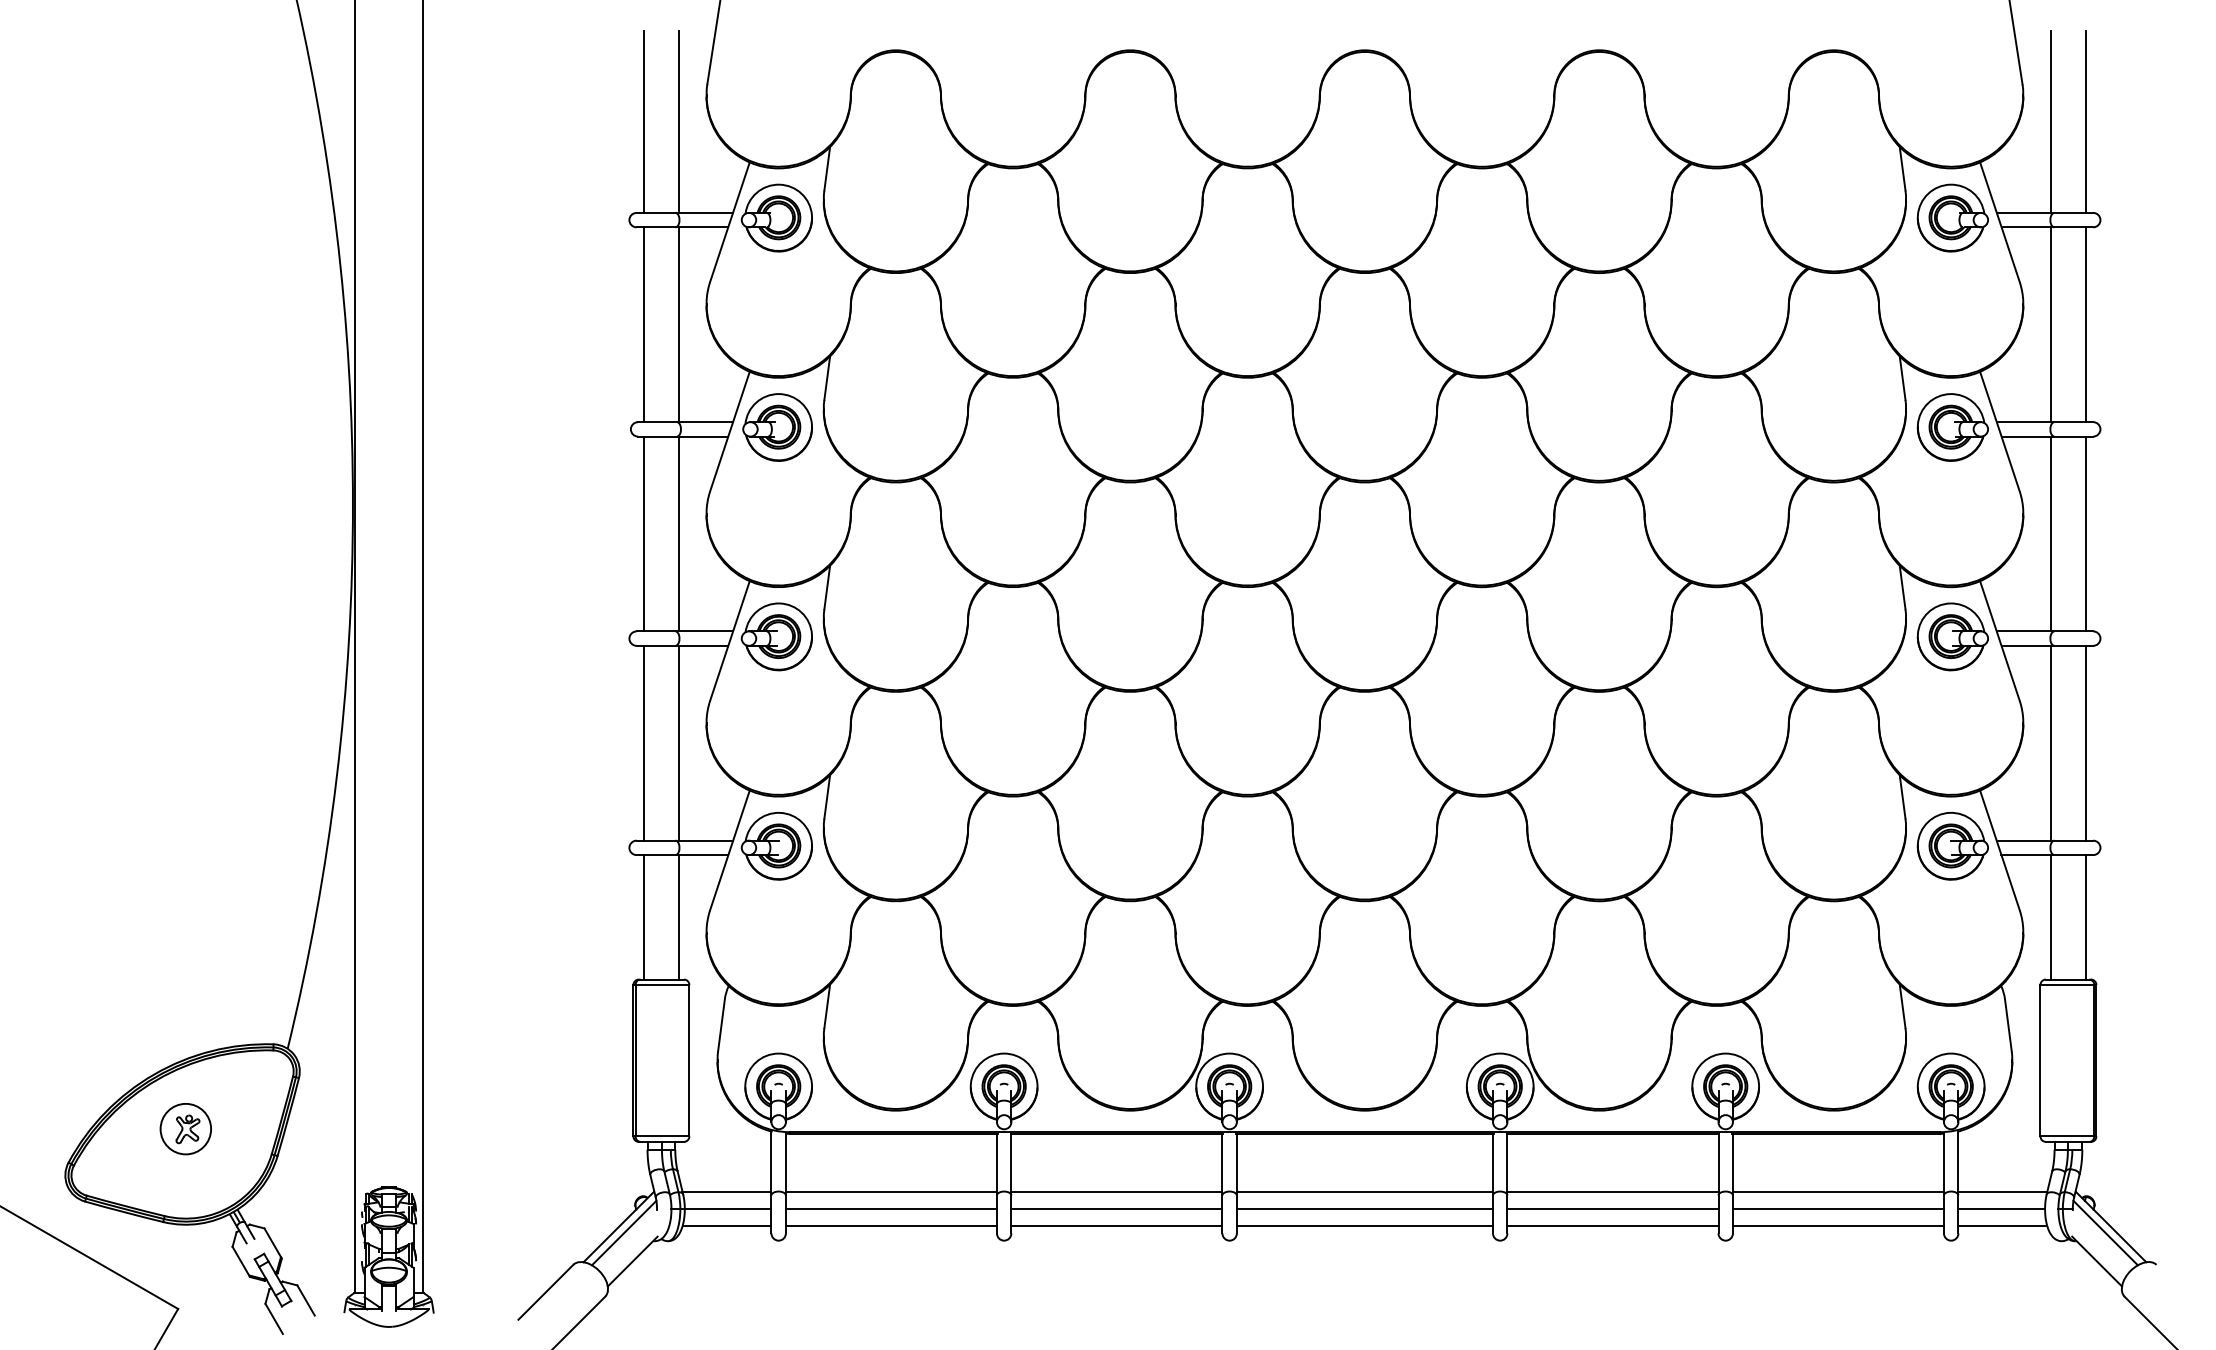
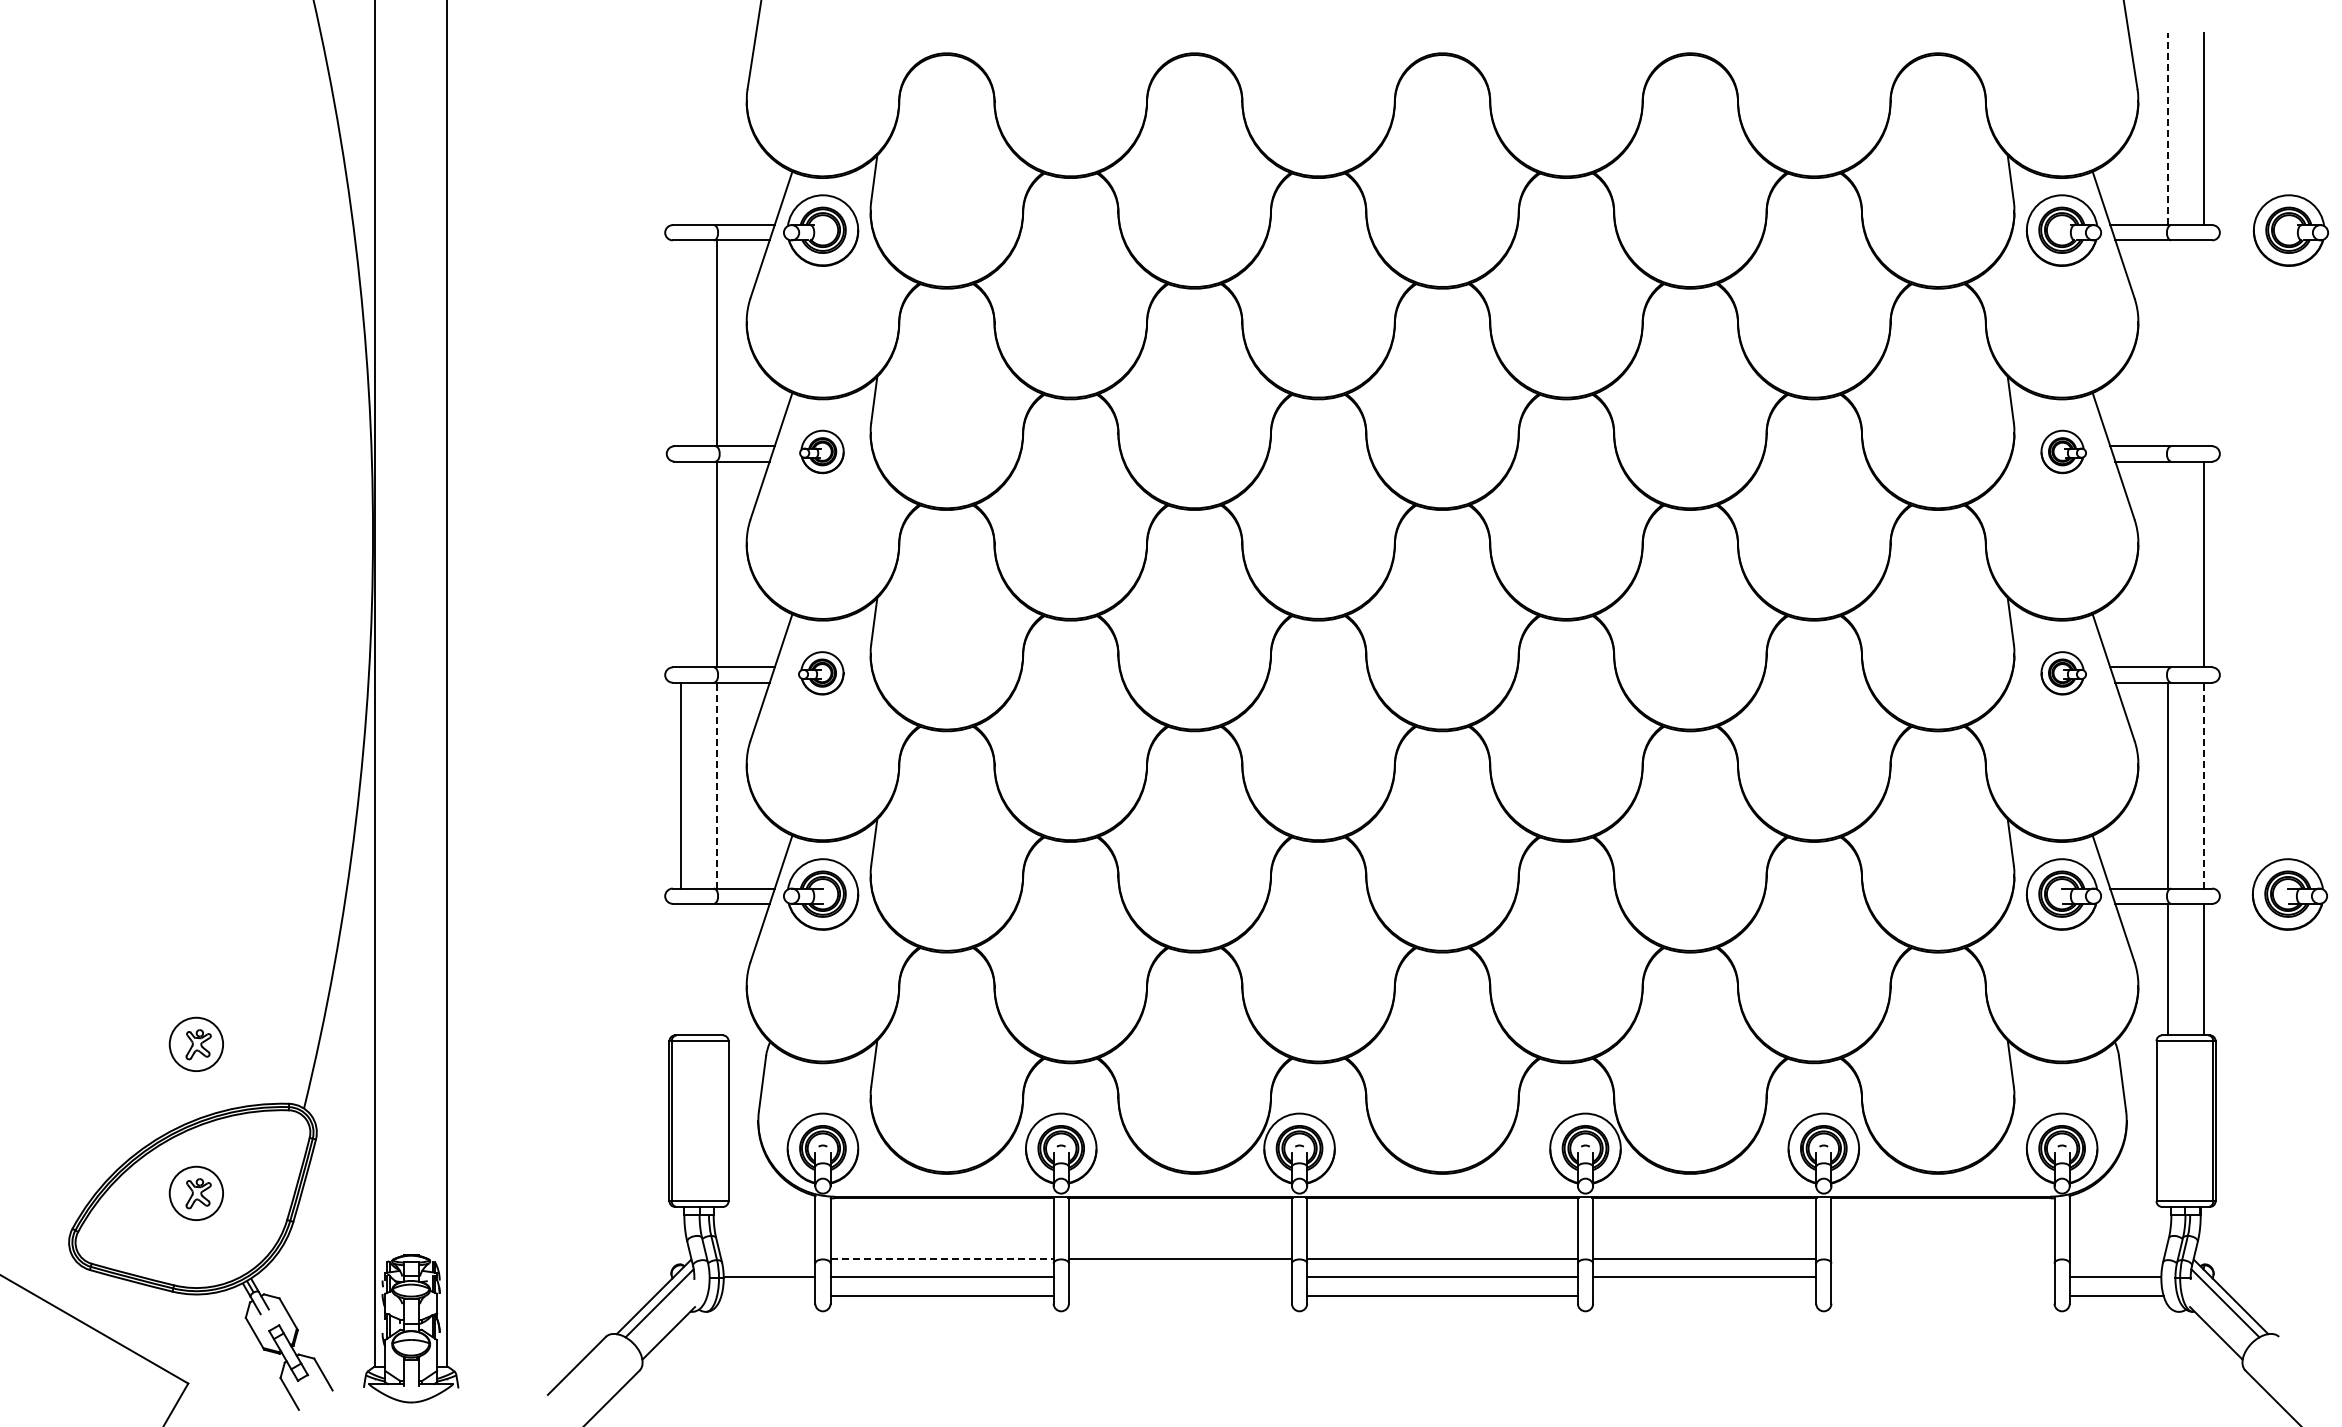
line: (643, 121) -> (680, 128), removed
line: (678, 121) -> (717, 128), removed
line: (2050, 121) -> (2167, 128), solid -> dashed
part: (2167, 217) -> (2290, 230), added
line: (643, 324) -> (680, 343), removed
line: (2050, 324) -> (2167, 343), removed
line: (2085, 324) -> (2204, 343), removed
part: (777, 427) -> (821, 451), size x0.6
part: (1952, 427) -> (2063, 451), size x0.6
line: (643, 534) -> (680, 564), removed
line: (2050, 534) -> (2167, 564), removed
part: (777, 637) -> (821, 673), size x0.6
part: (1952, 637) -> (2063, 673), size x0.6
line: (678, 743) -> (717, 785), solid -> dashed
line: (2085, 743) -> (2204, 785), solid -> dashed
part: (2166, 846) -> (2289, 894), added
line: (643, 917) -> (680, 969), removed
line: (678, 917) -> (717, 969), removed
part: (184, 987) -> (195, 1043), added
line: (727, 1191) -> (768, 1259), removed
line: (891, 1191) -> (942, 1259), solid -> dashed
line: (1837, 1191) -> (1942, 1259), removed
line: (2002, 1191) -> (2116, 1259), removed
line: (1116, 1208) -> (1179, 1277), removed
line: (1837, 1208) -> (1942, 1277), removed
line: (727, 1225) -> (768, 1295), removed
line: (1116, 1225) -> (1179, 1295), removed
line: (1612, 1225) -> (1704, 1295), removed
line: (1837, 1225) -> (1942, 1295), removed

